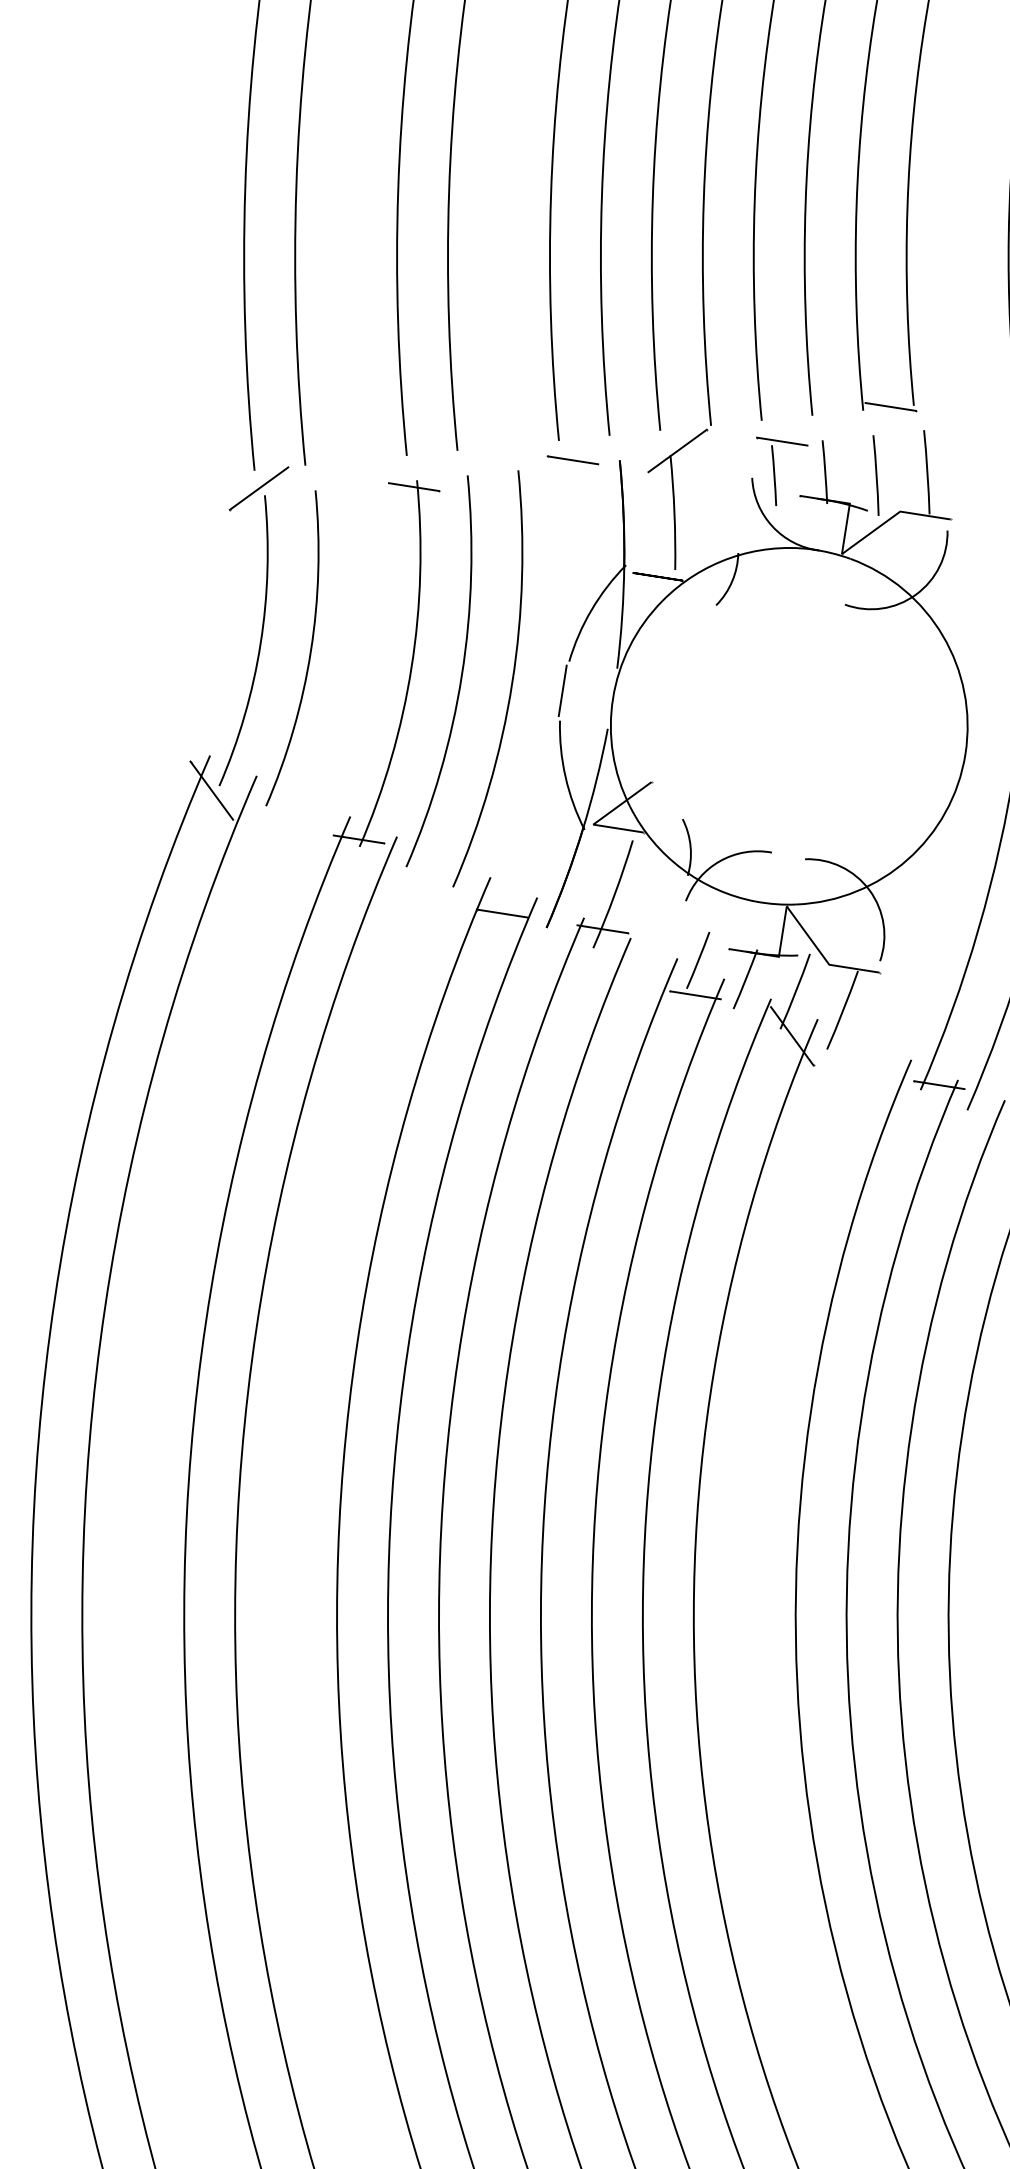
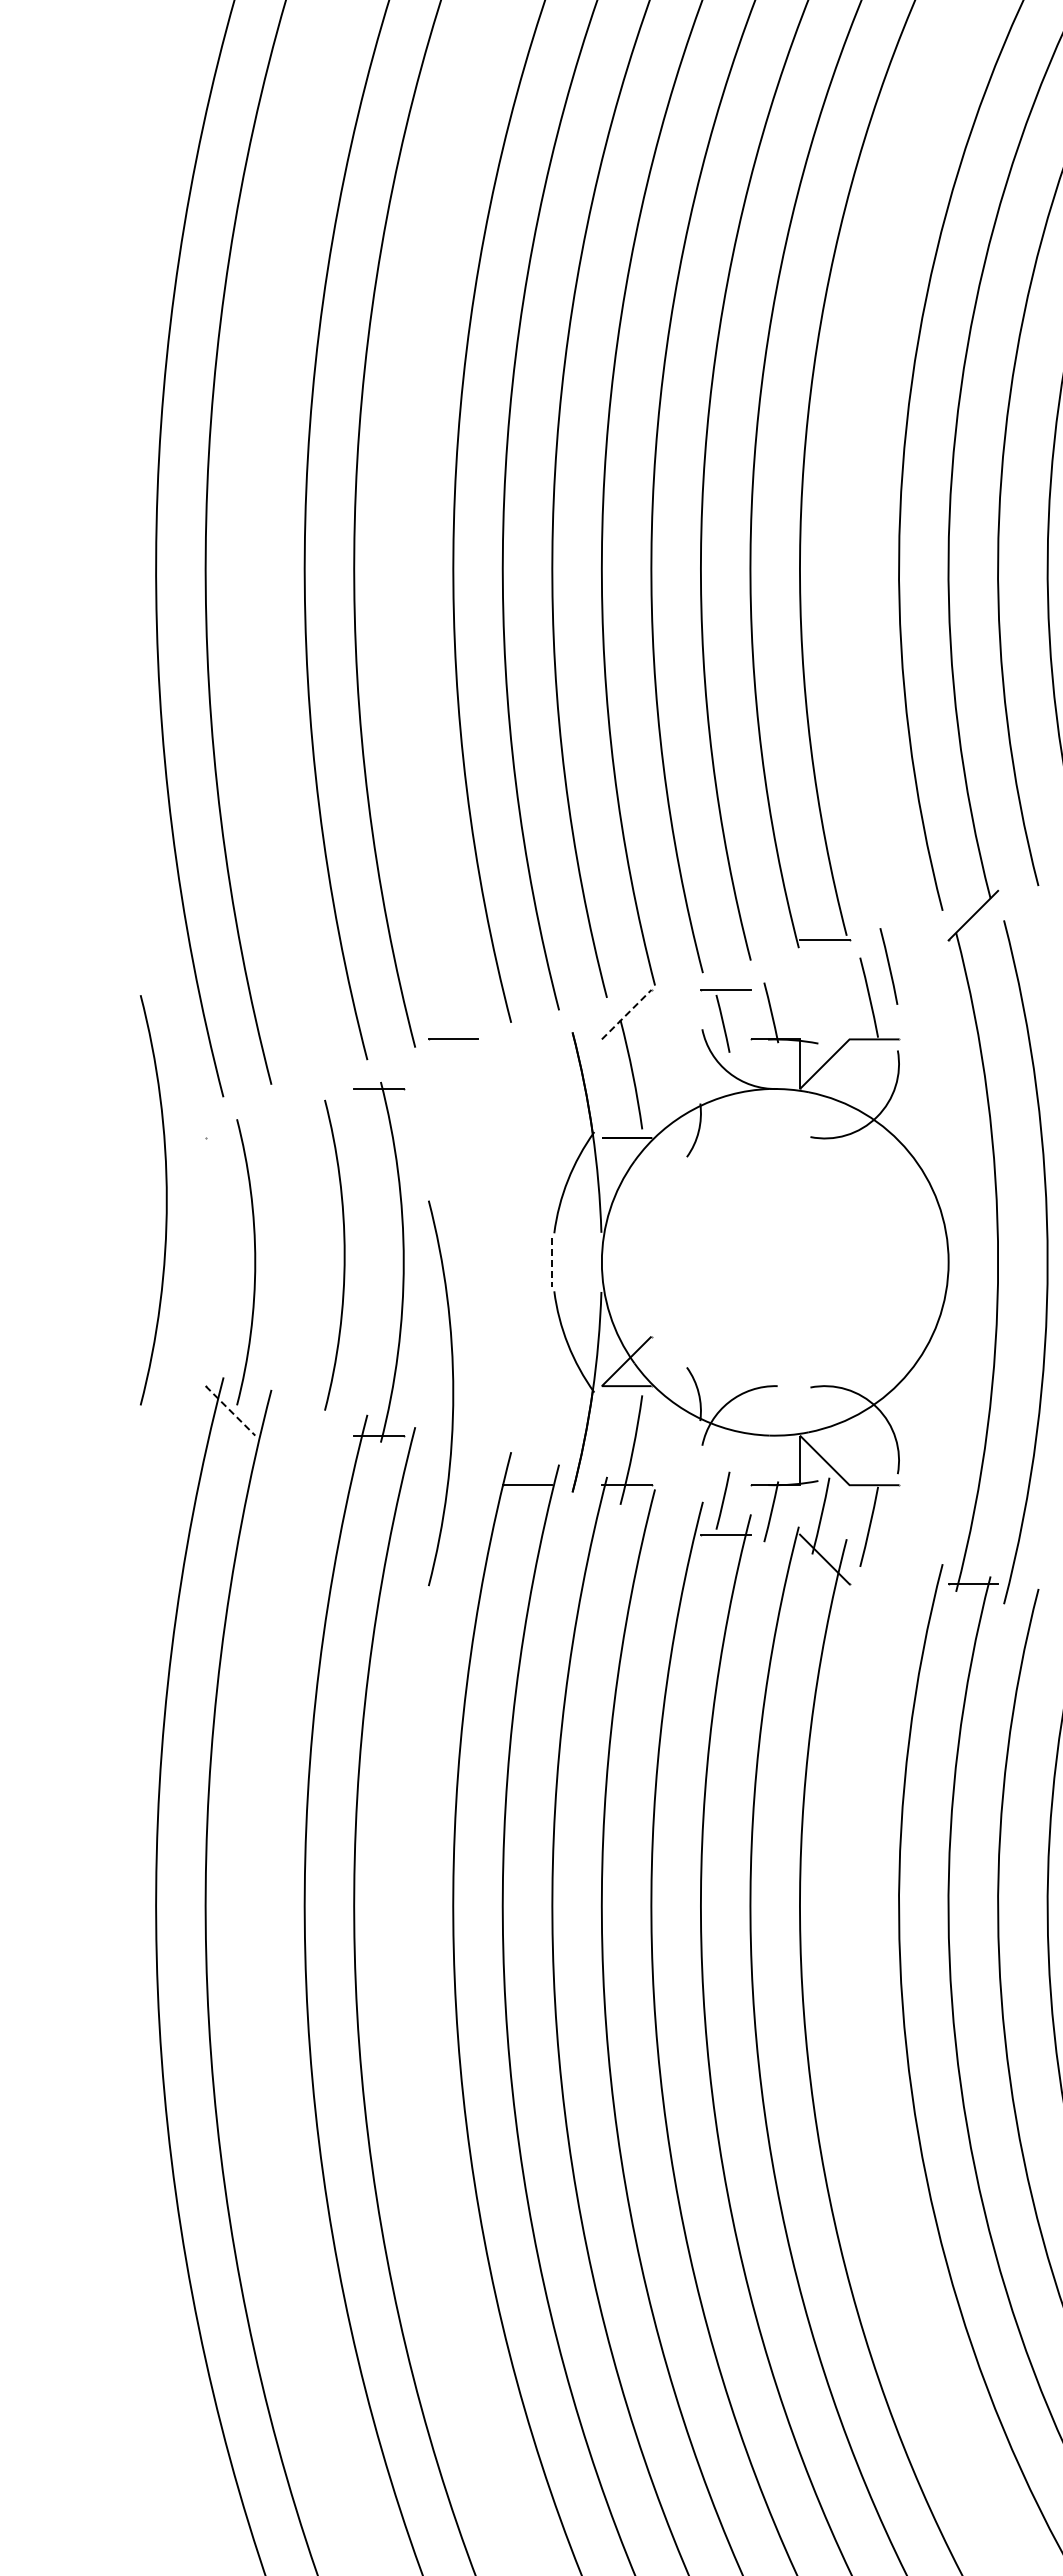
line: (678, 450) -> (627, 1014), solid -> dashed
line: (572, 460) -> (453, 1039), moved
line: (875, 475) -> (888, 966), moved
line: (259, 488) -> (230, 1113), removed
curve: (309, 650) -> (343, 1254), moved
curve: (461, 675) -> (452, 1393), moved
curve: (510, 682) -> (165, 1200), moved
line: (562, 691) -> (552, 1262), solid -> dashed
line: (211, 791) -> (230, 1411), solid -> dashed

